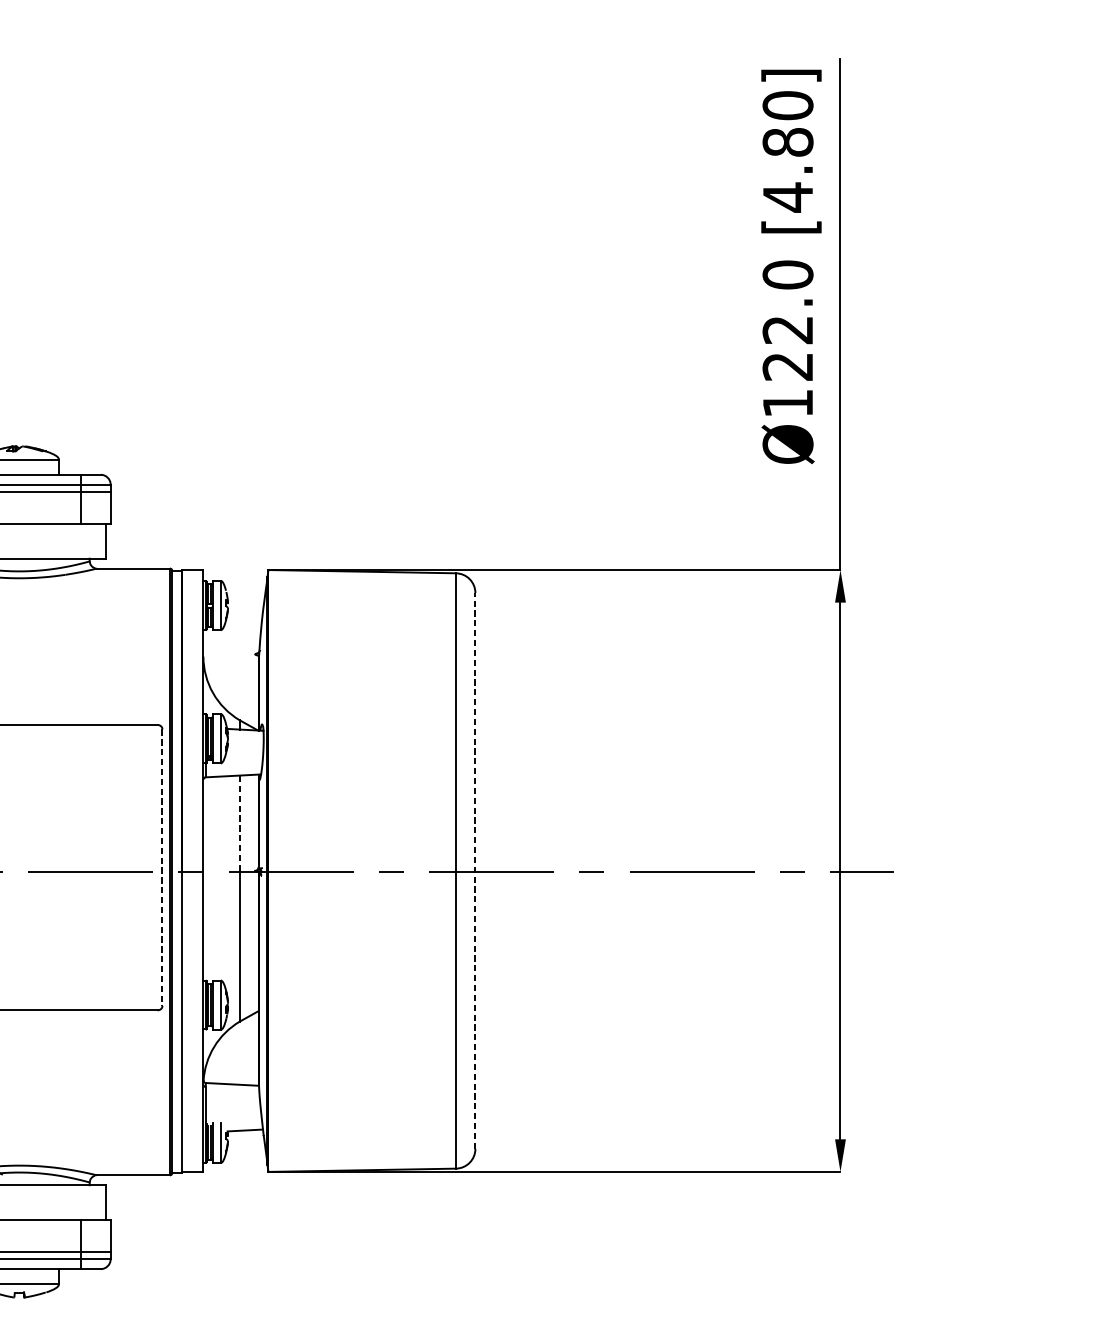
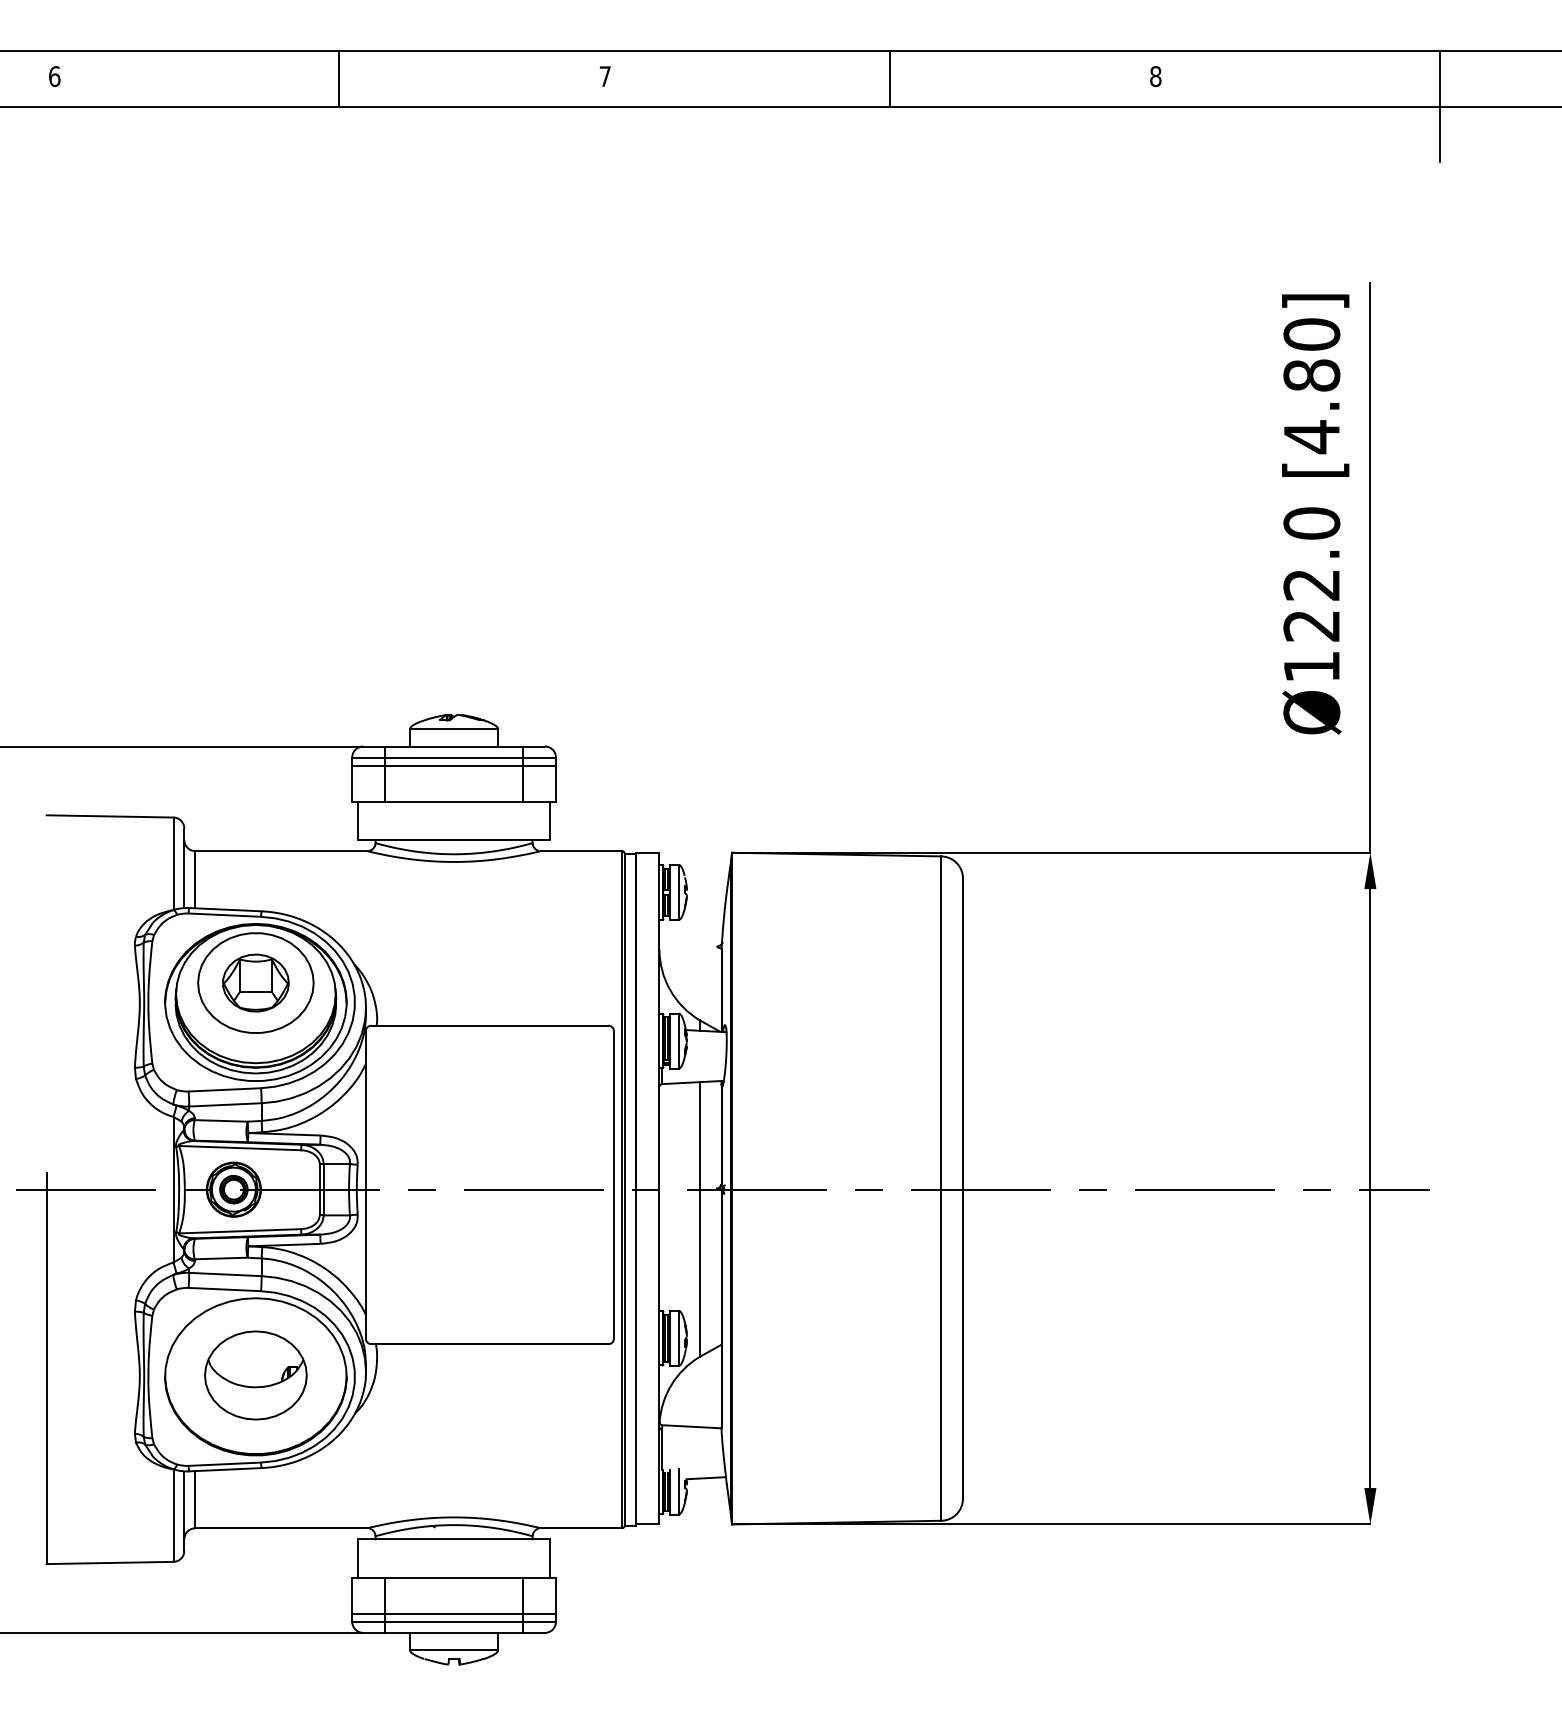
line: (239, 822) -> (699, 1134), dashed -> solid
line: (162, 868) -> (613, 1185), dashed -> solid
line: (474, 870) -> (962, 1188), dashed -> solid

